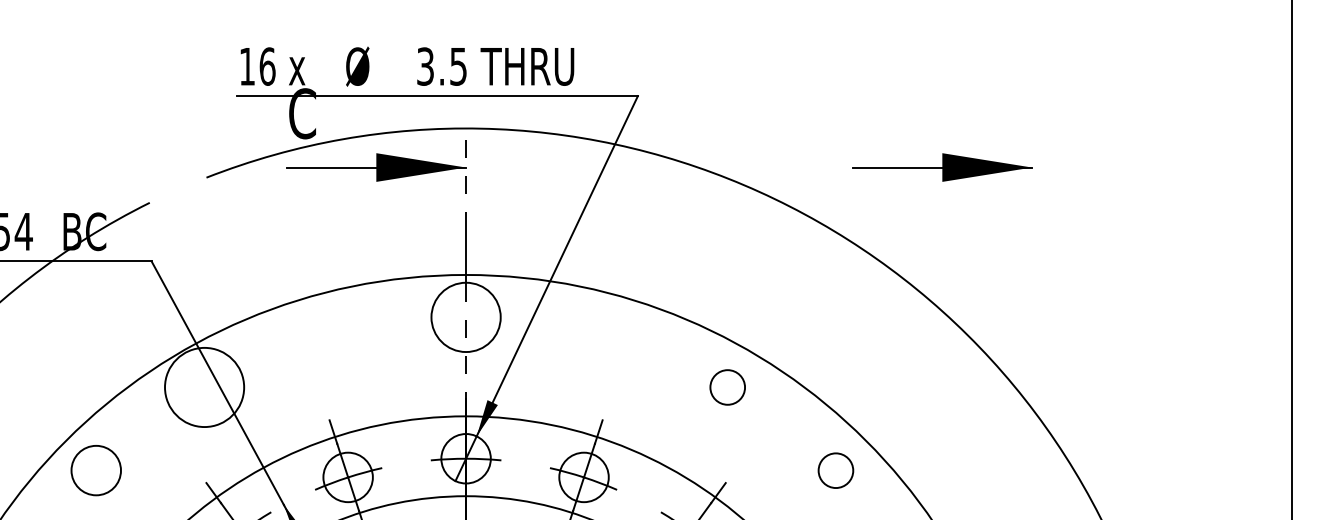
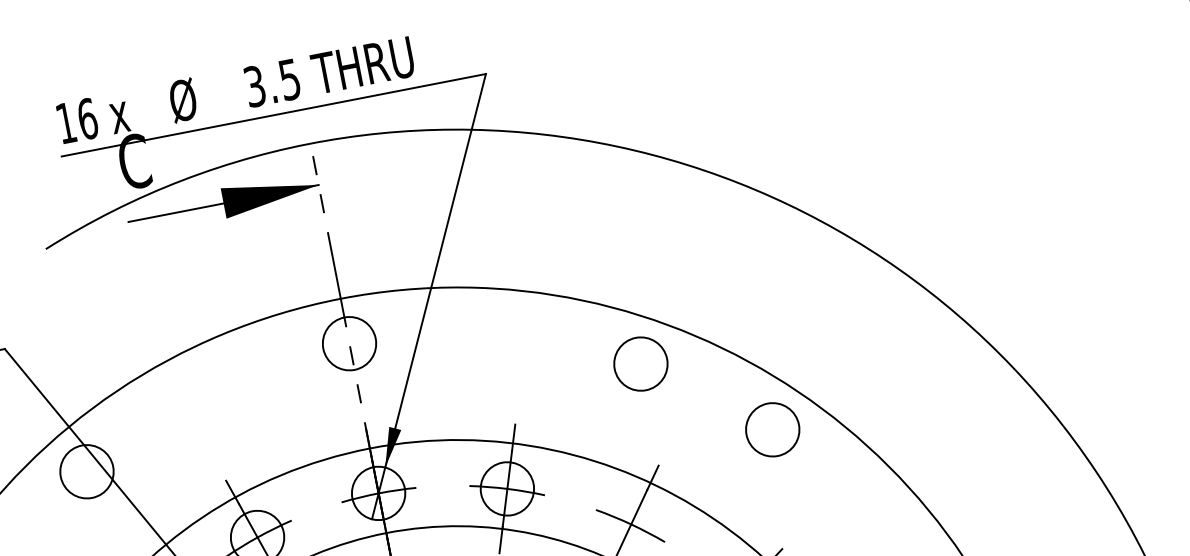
part: (942, 167) -> (823, 86), removed
circle: (465, 317) -> (348, 343), size x0.71
circle: (204, 387) -> (86, 471), size x0.62
circle: (727, 387) -> (640, 364), size x1.43
circle: (835, 470) -> (772, 429), size x1.43

